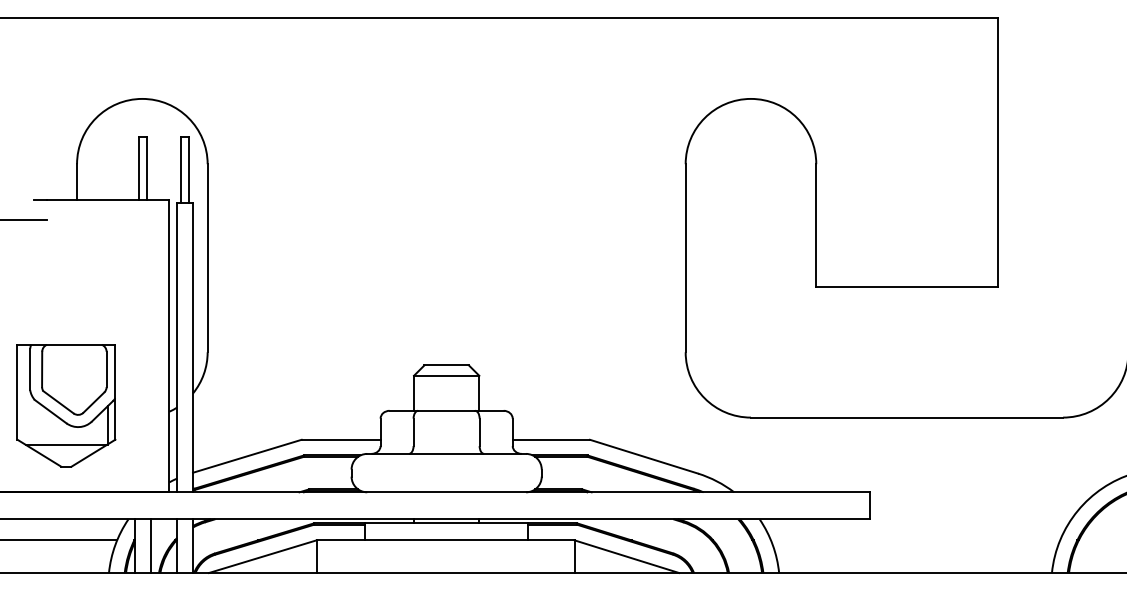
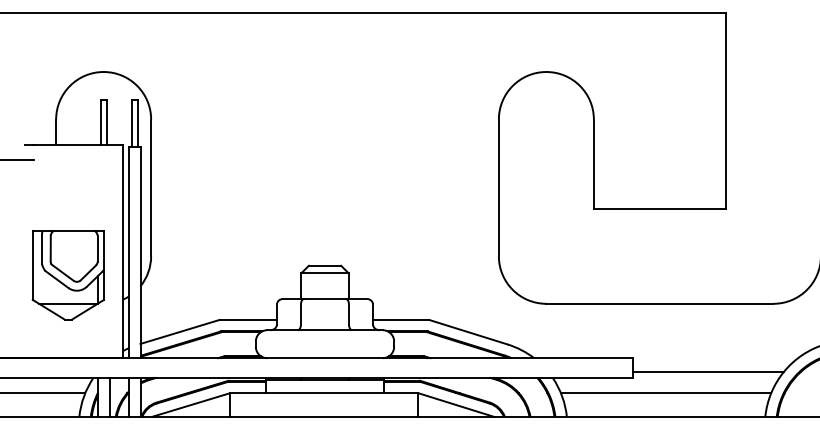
part: (65, 406) -> (67, 275), moved
line: (972, 512) -> (707, 372), added
line: (914, 540) -> (665, 393), added

